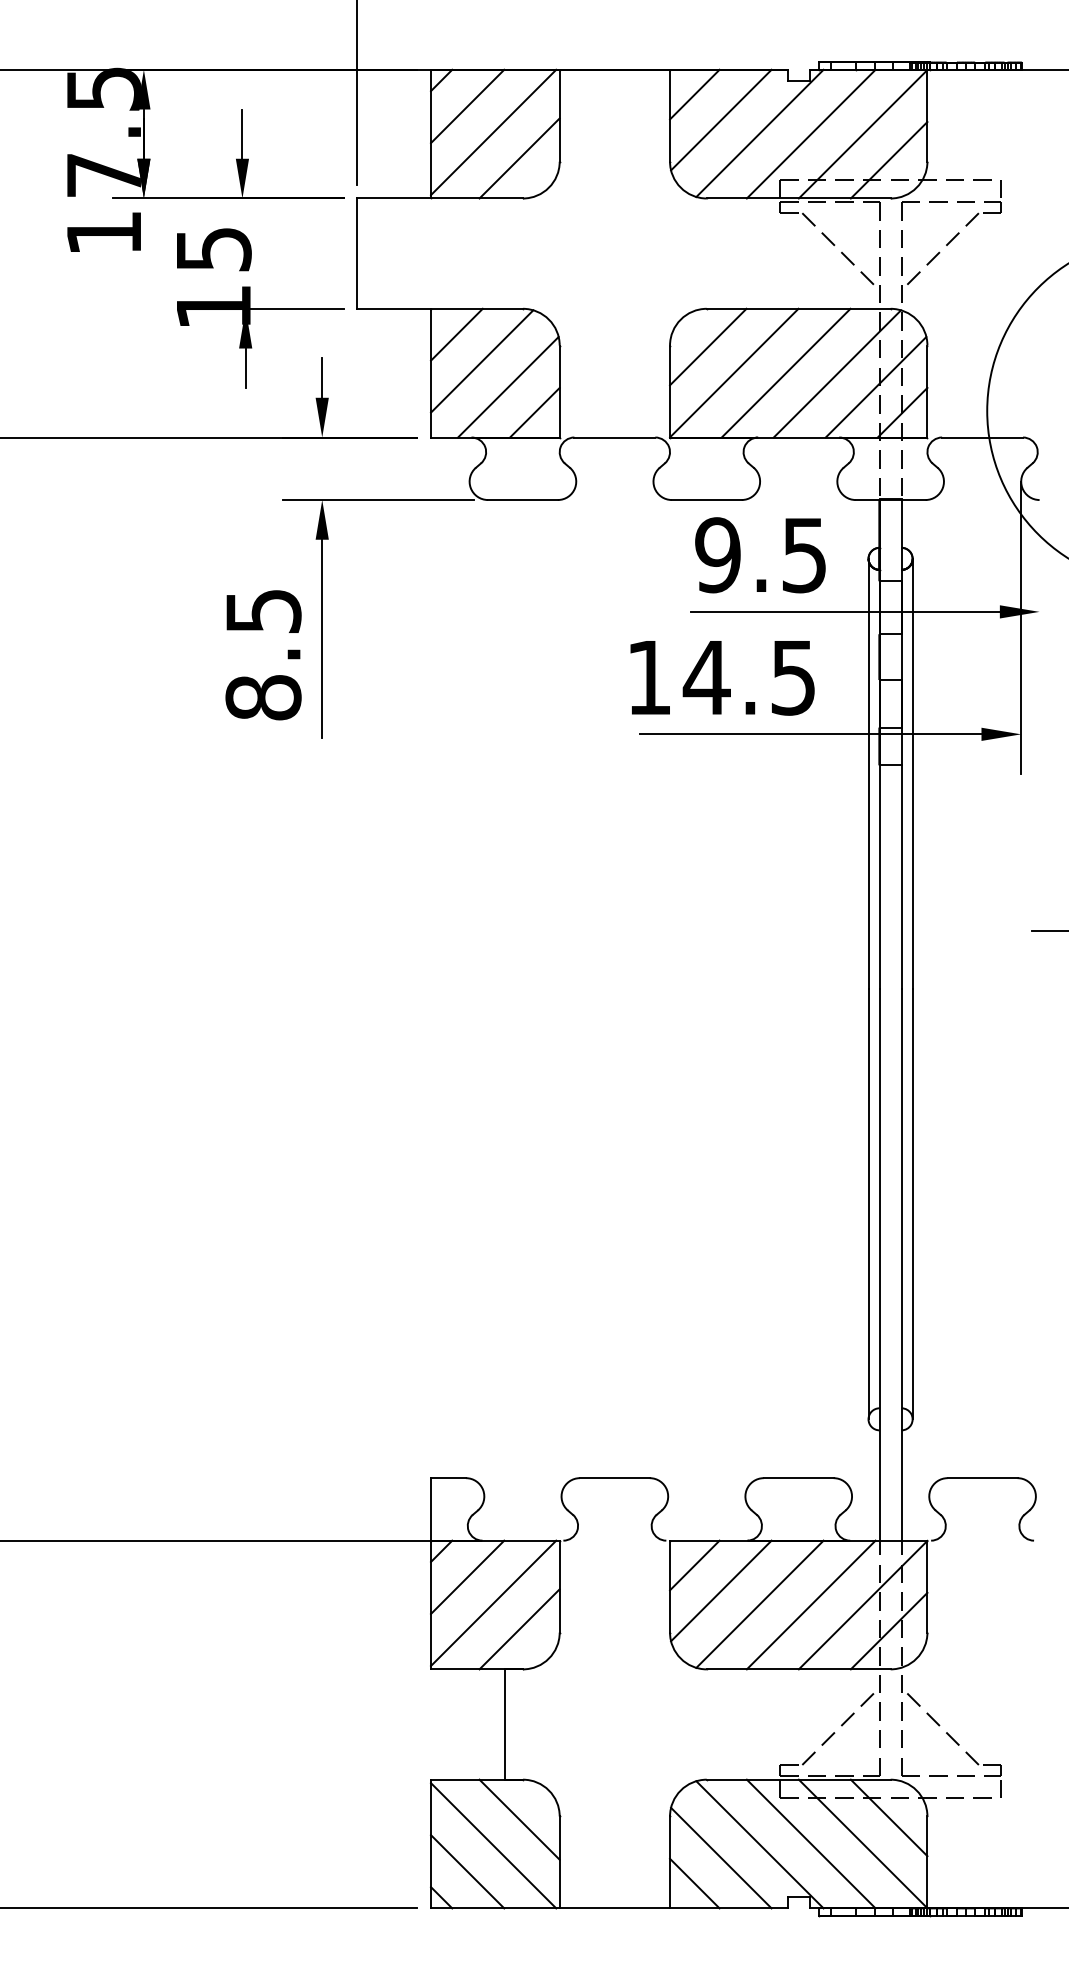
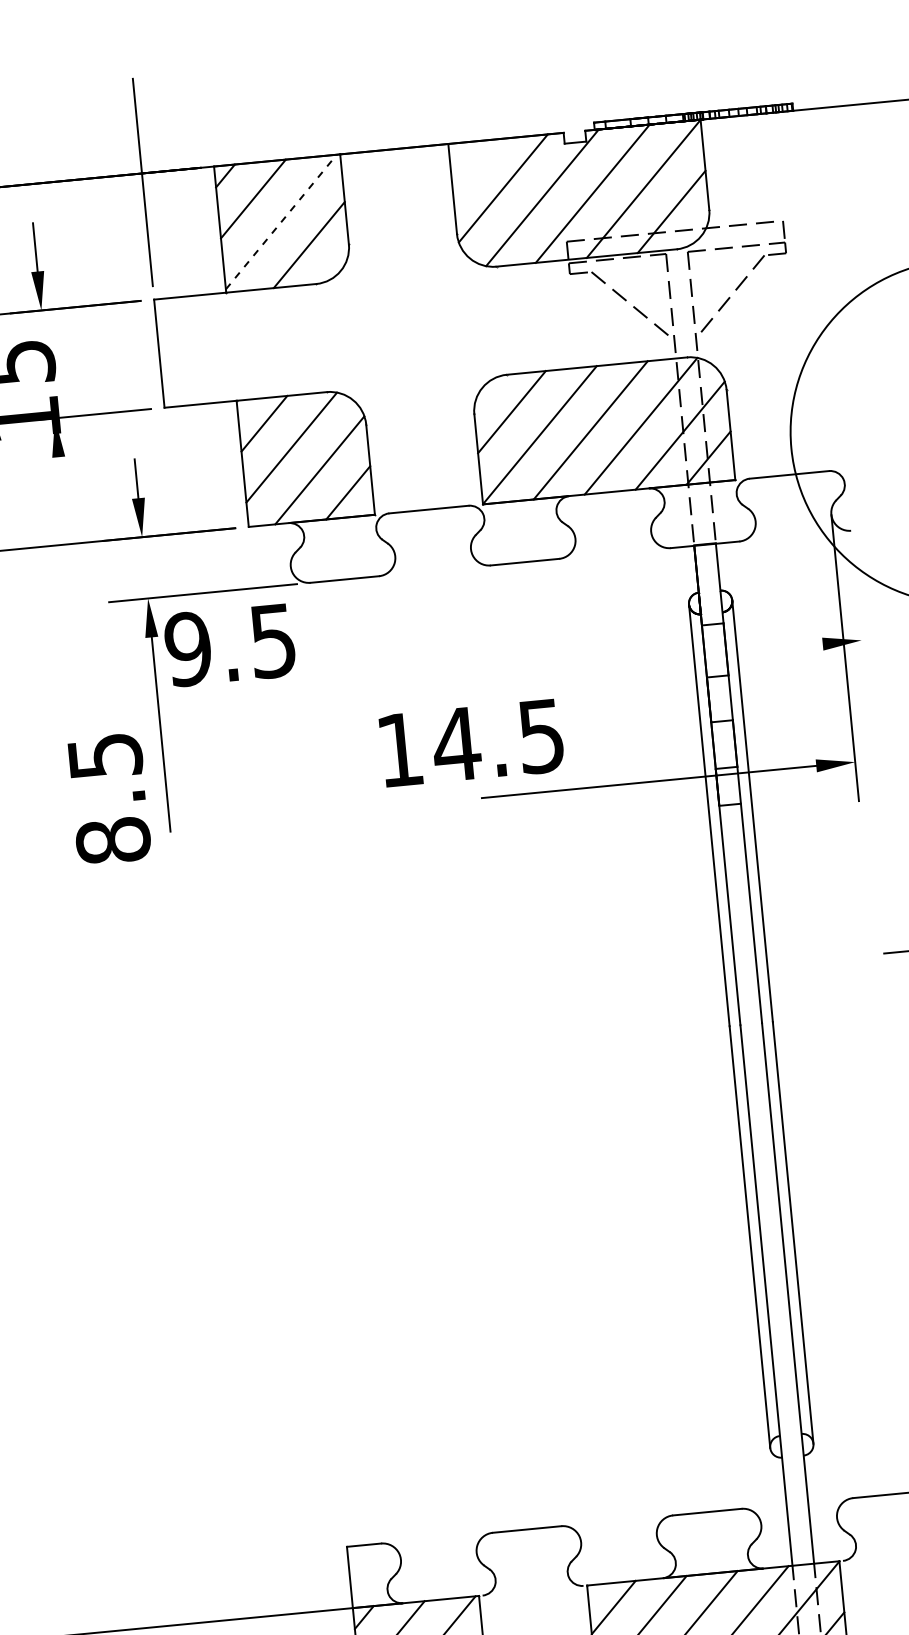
line: (694, 94) -> (474, 165), removed
line: (493, 132) -> (281, 222), solid -> dashed
line: (245, 368) -> (60, 476), removed
text: (760, 555) -> (230, 645), moved
line: (845, 611) -> (671, 658), removed
text: (263, 655) -> (109, 799), moved
text: (722, 678) -> (471, 743), moved

